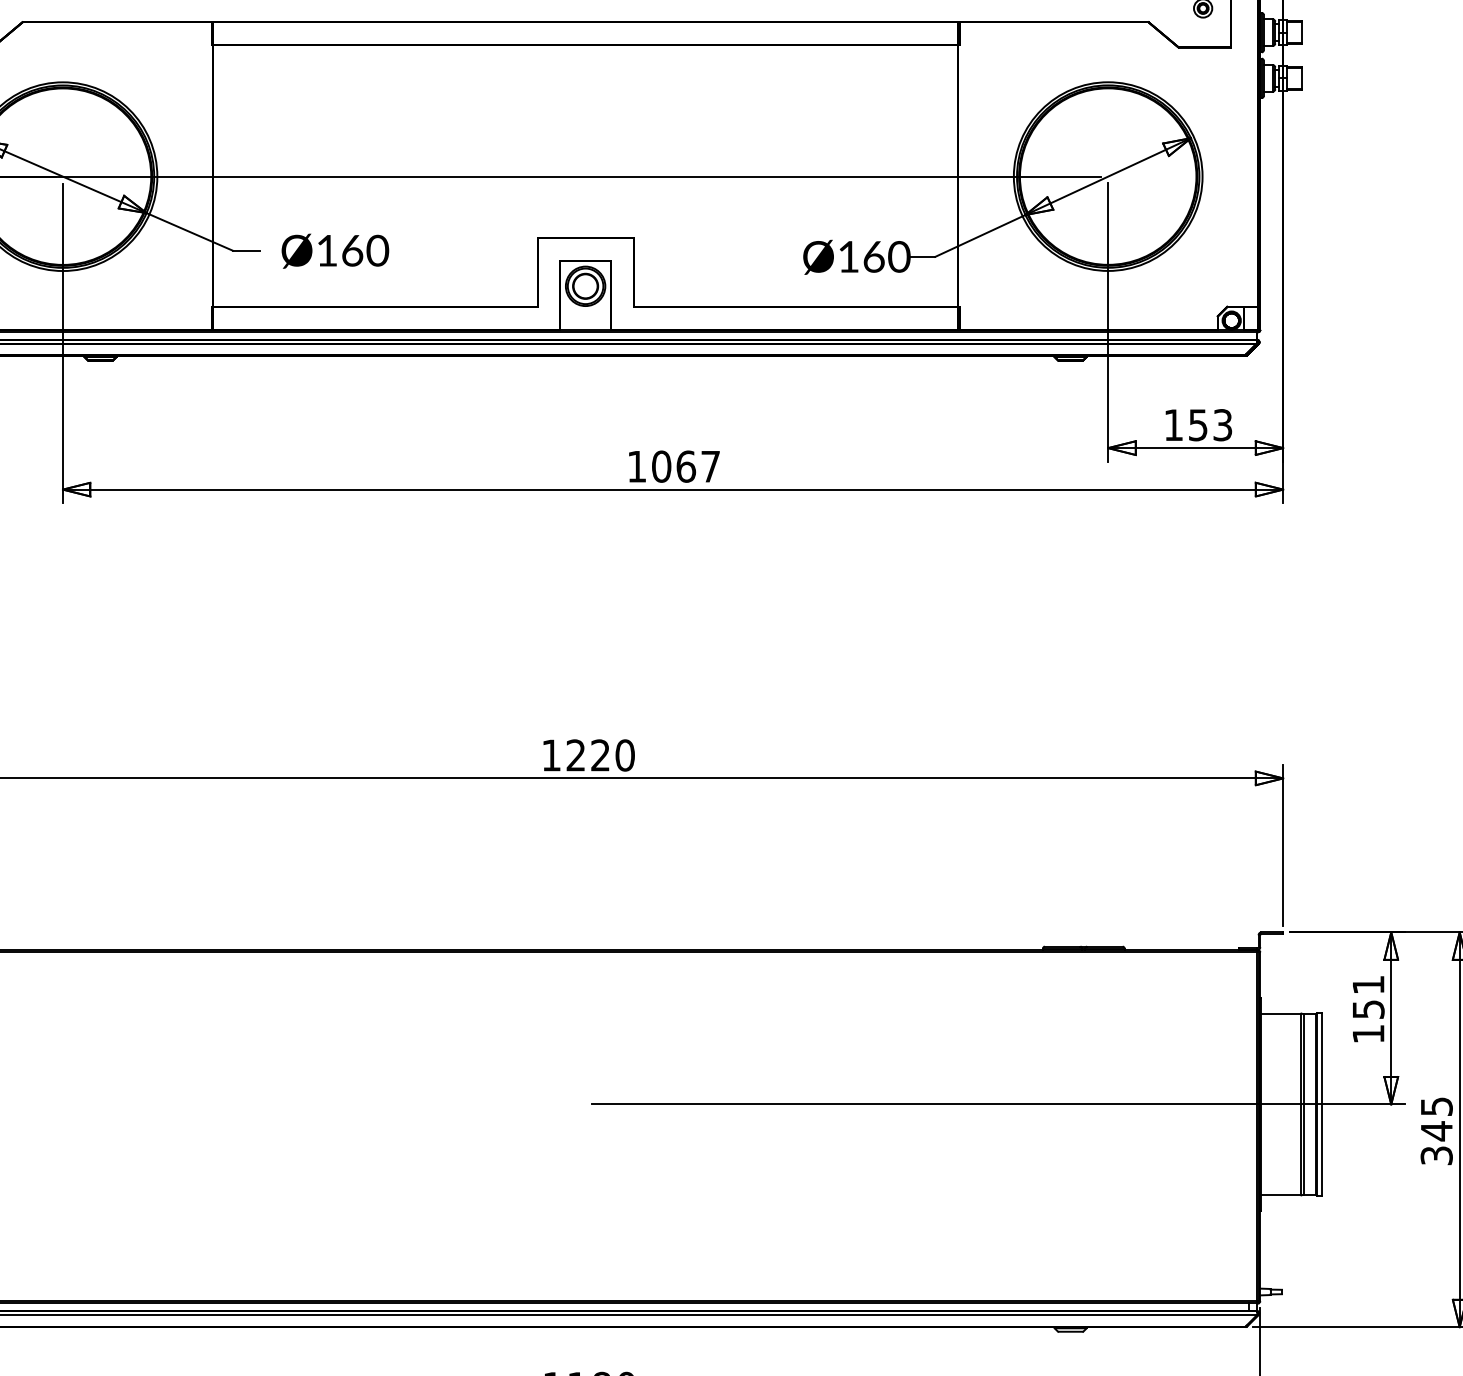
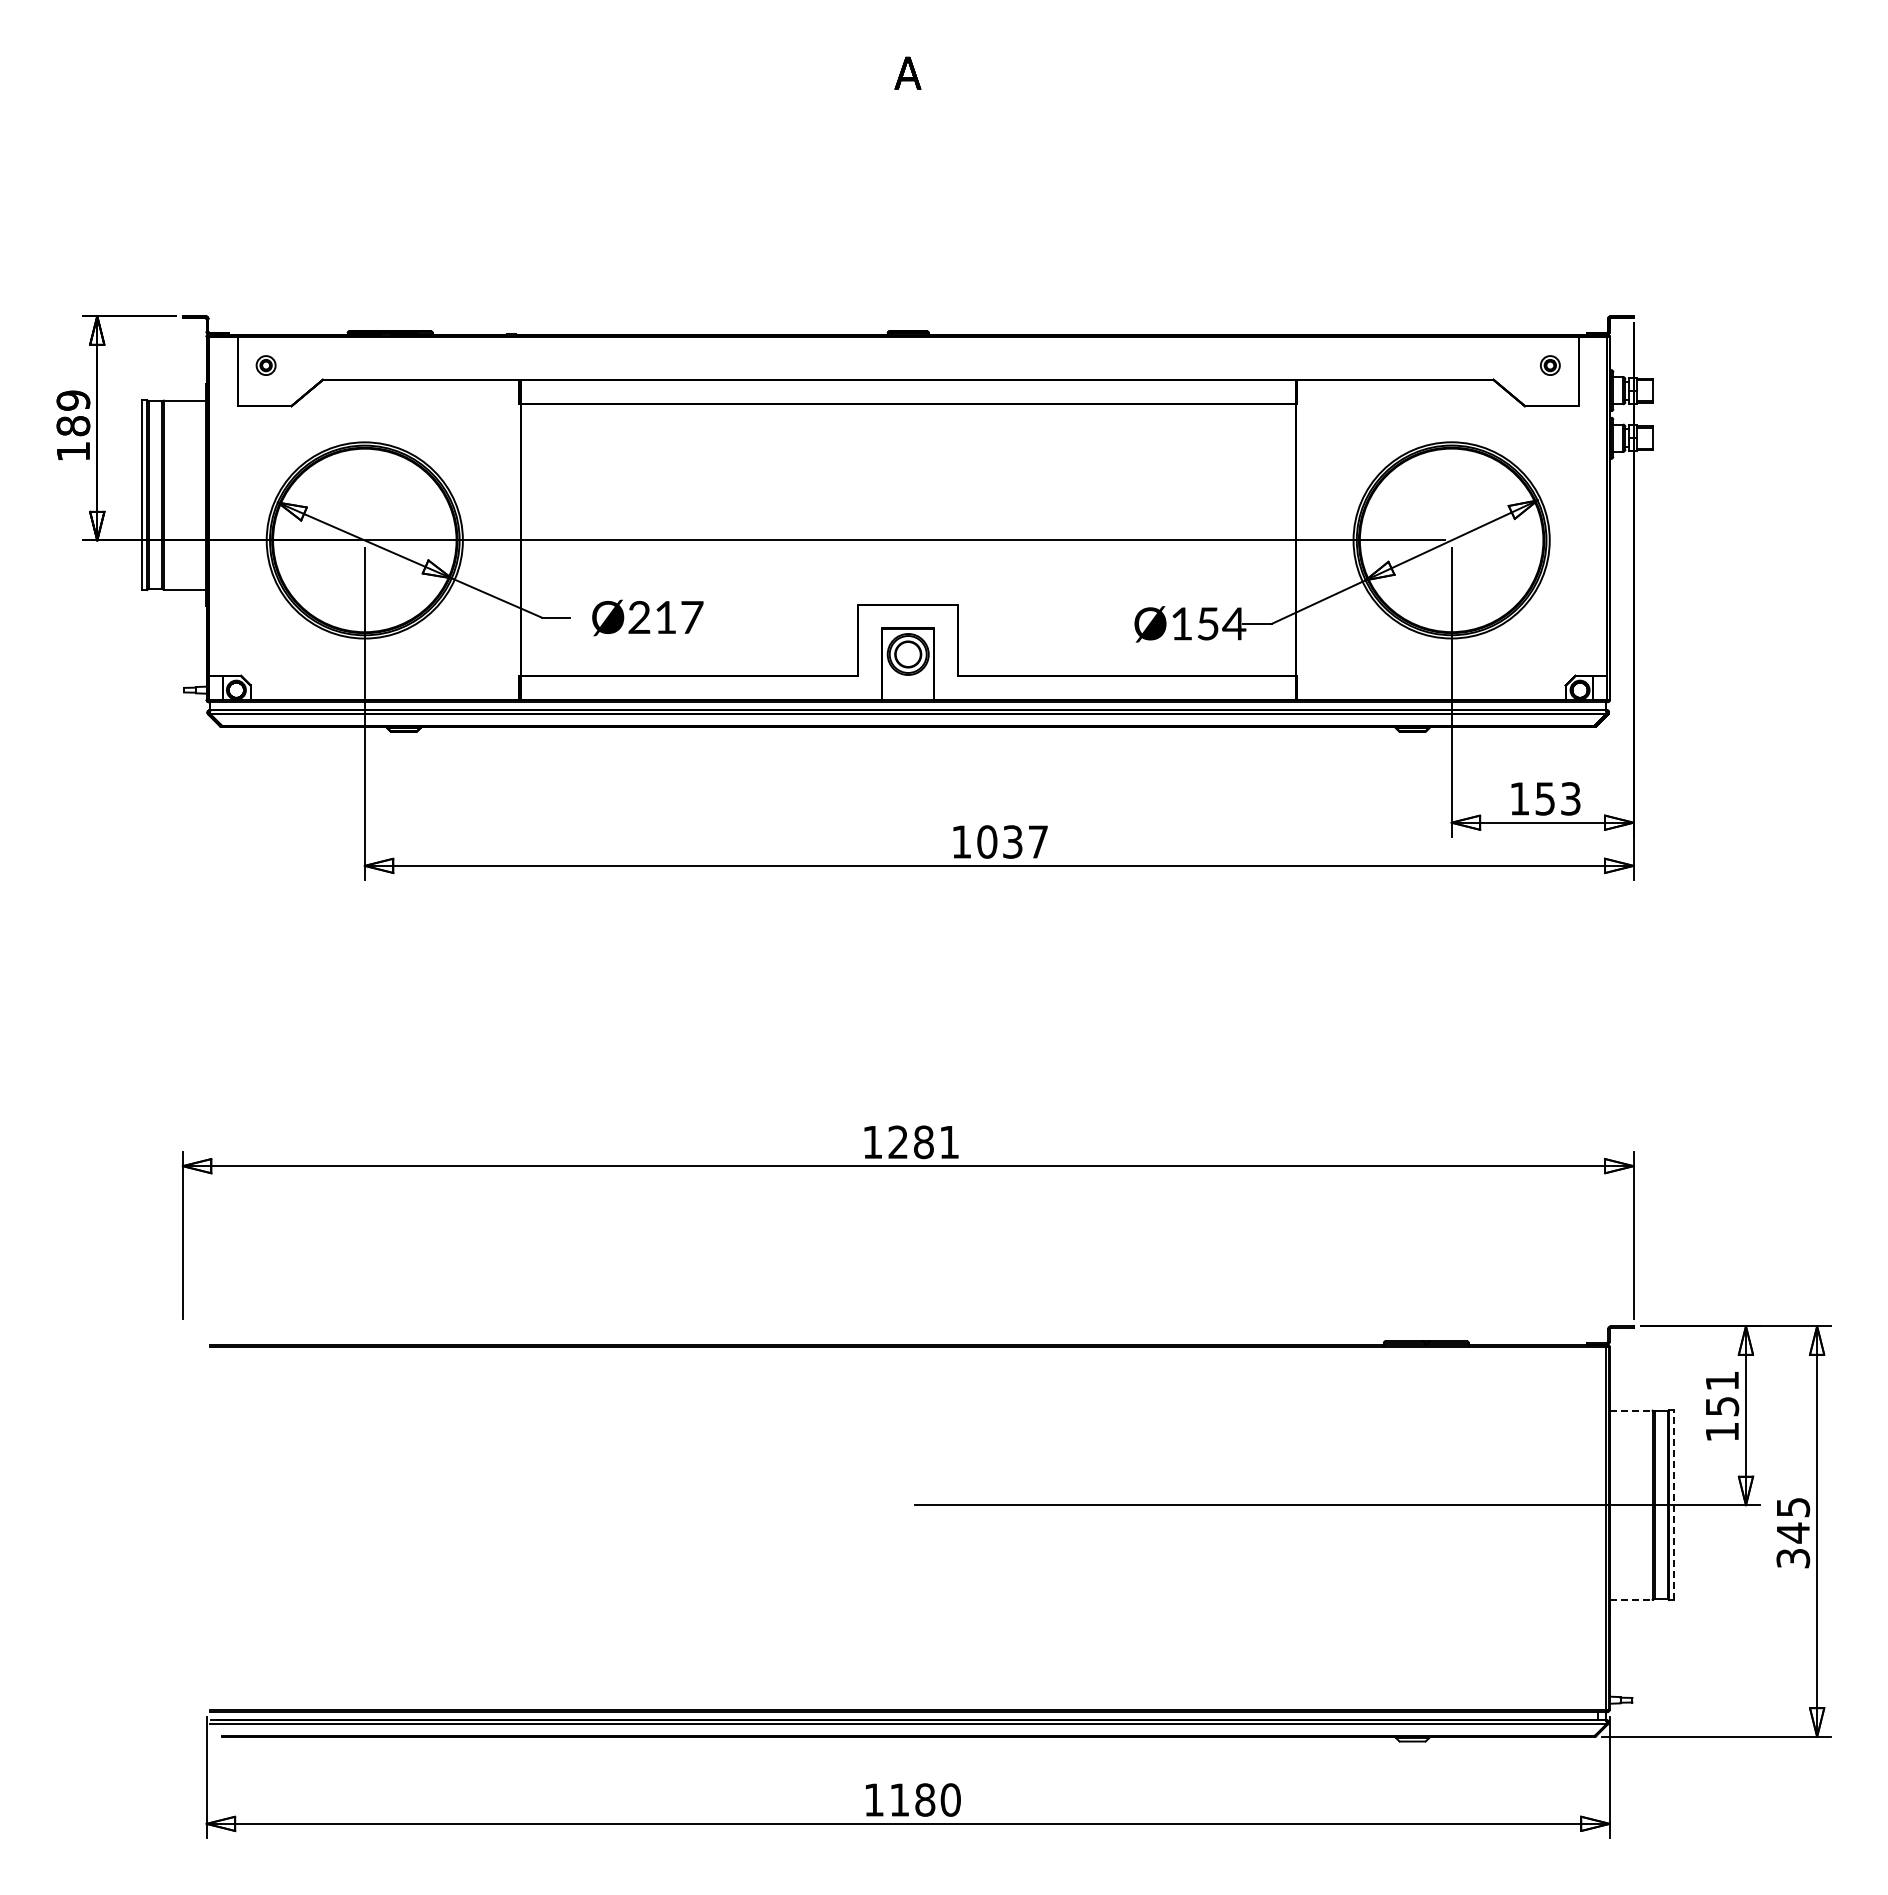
text: (352, 250) -> (665, 617), Ø160 -> Ø217
text: (886, 256) -> (1221, 623), Ø160 -> Ø154
text: (686, 466) -> (1013, 841), 1067 -> 1037
text: (612, 755) -> (936, 1142), 1220 -> 1281
line: (1281, 1013) -> (1631, 1410), solid -> dashed
line: (1322, 1104) -> (1674, 1505), solid -> dashed
line: (1281, 1195) -> (1631, 1599), solid -> dashed

